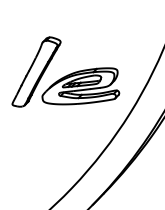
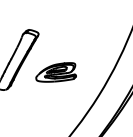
part: (80, 86) -> (55, 72), size x0.6

